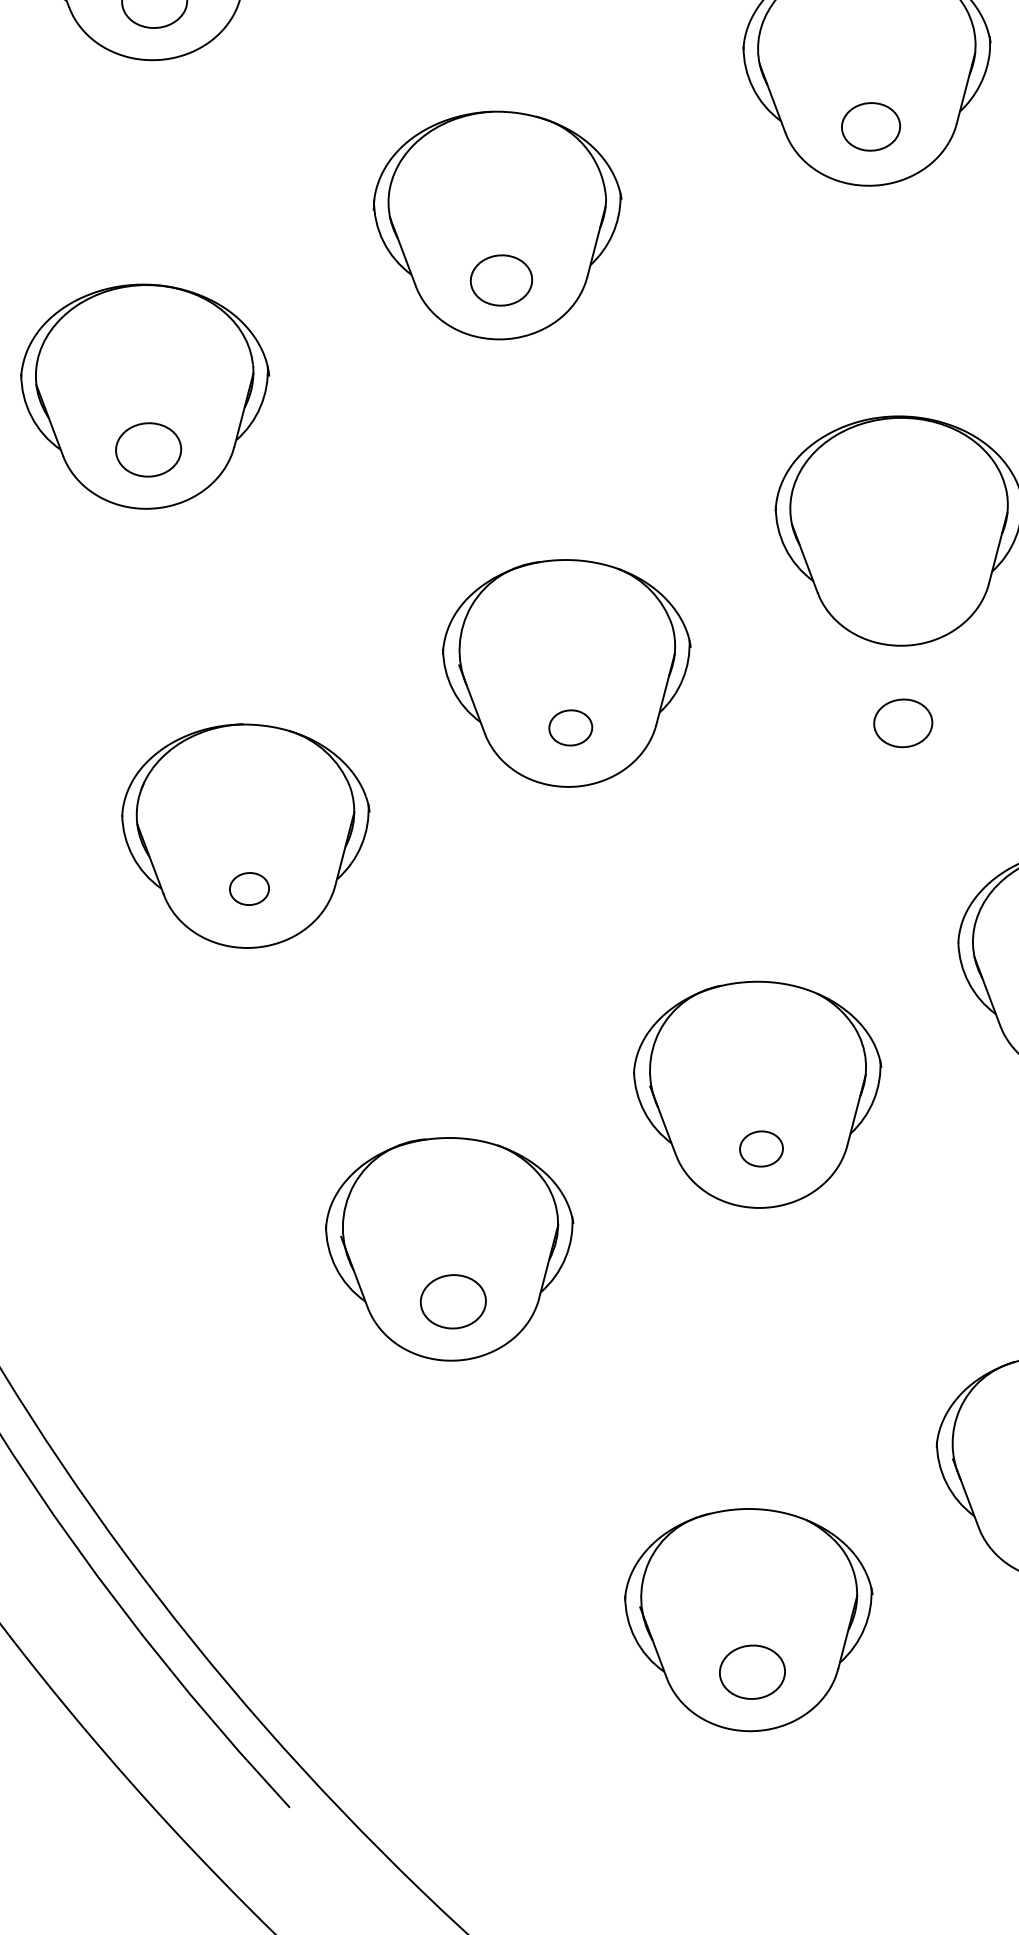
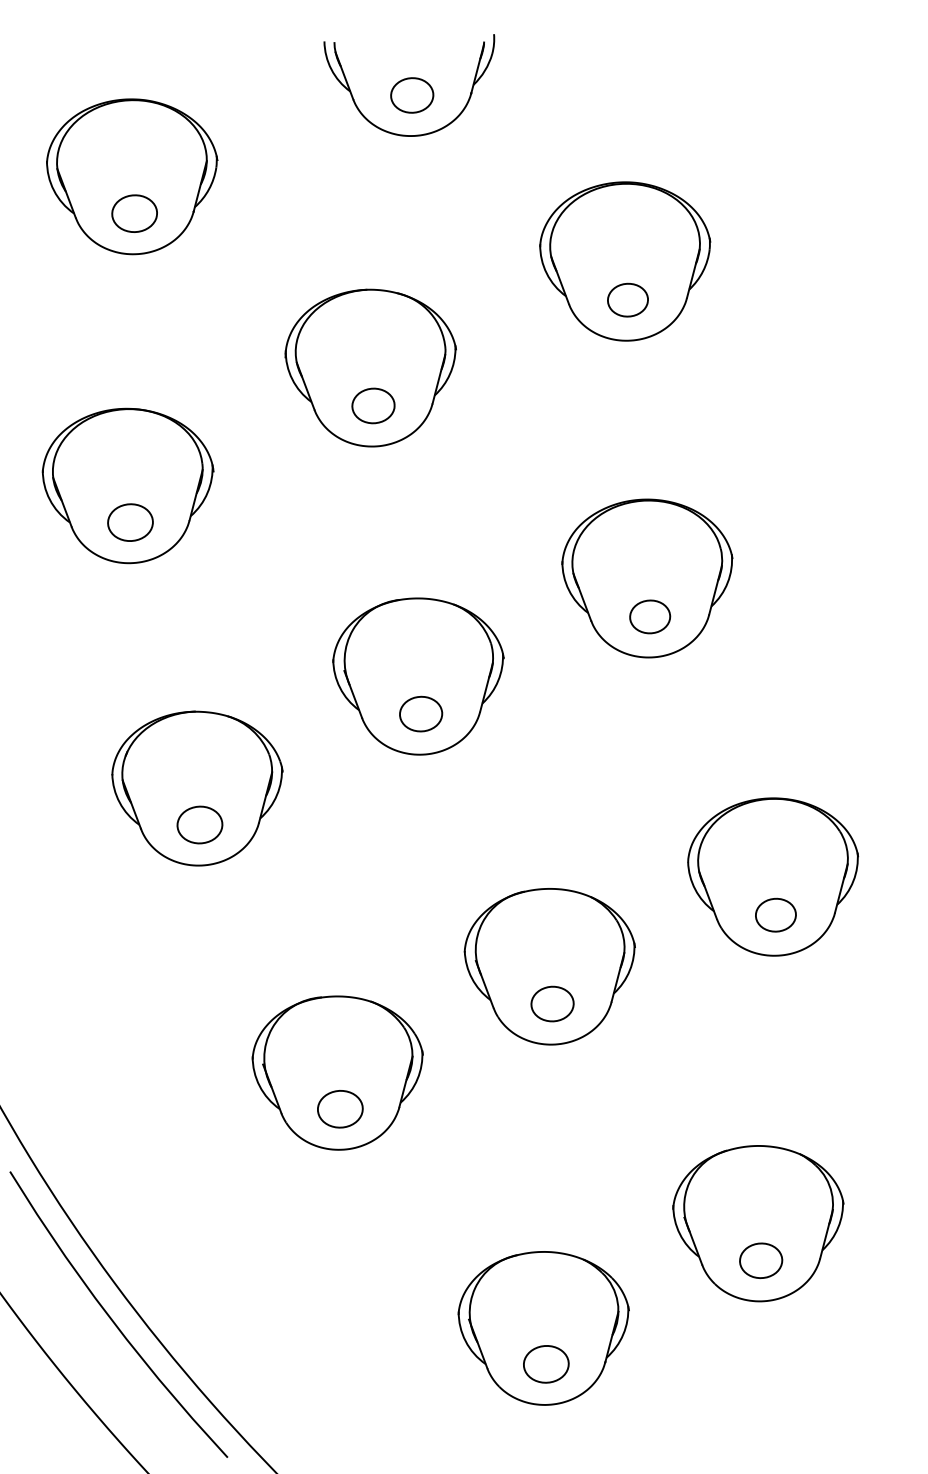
part: (903, 722) -> (650, 616), moved
part: (571, 727) -> (421, 713), size x1.43
part: (248, 888) -> (199, 824), size x1.67
part: (761, 1148) -> (552, 1003), size x1.43

